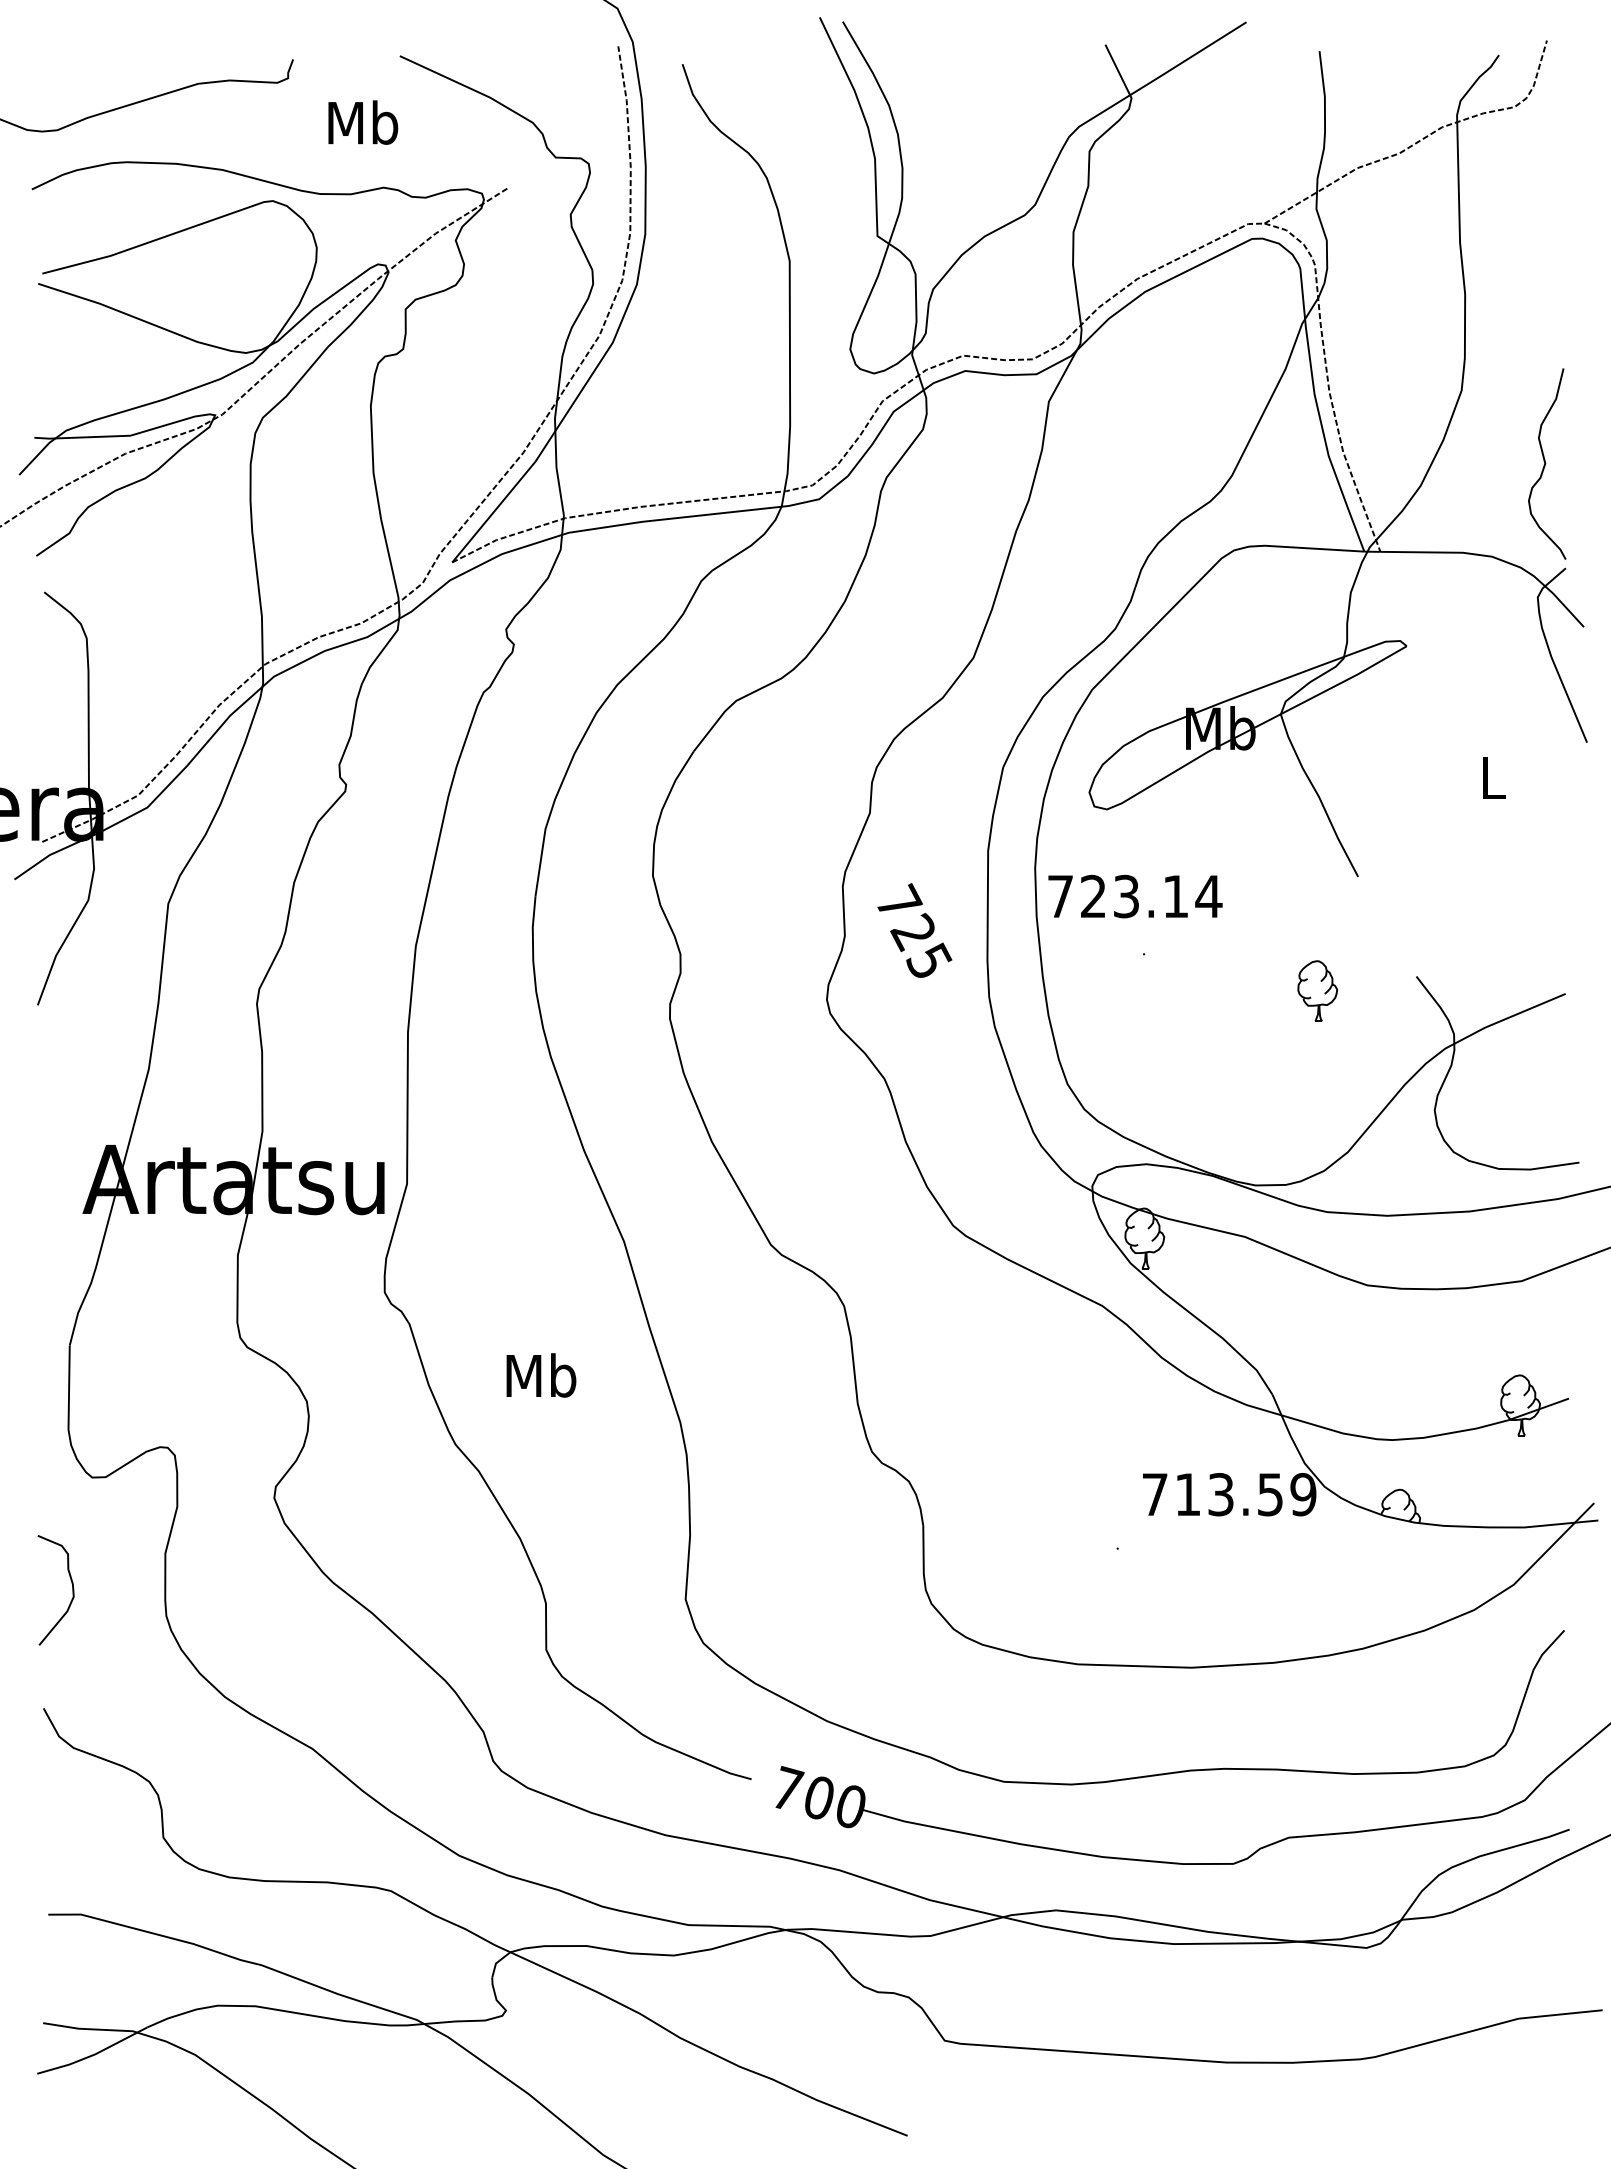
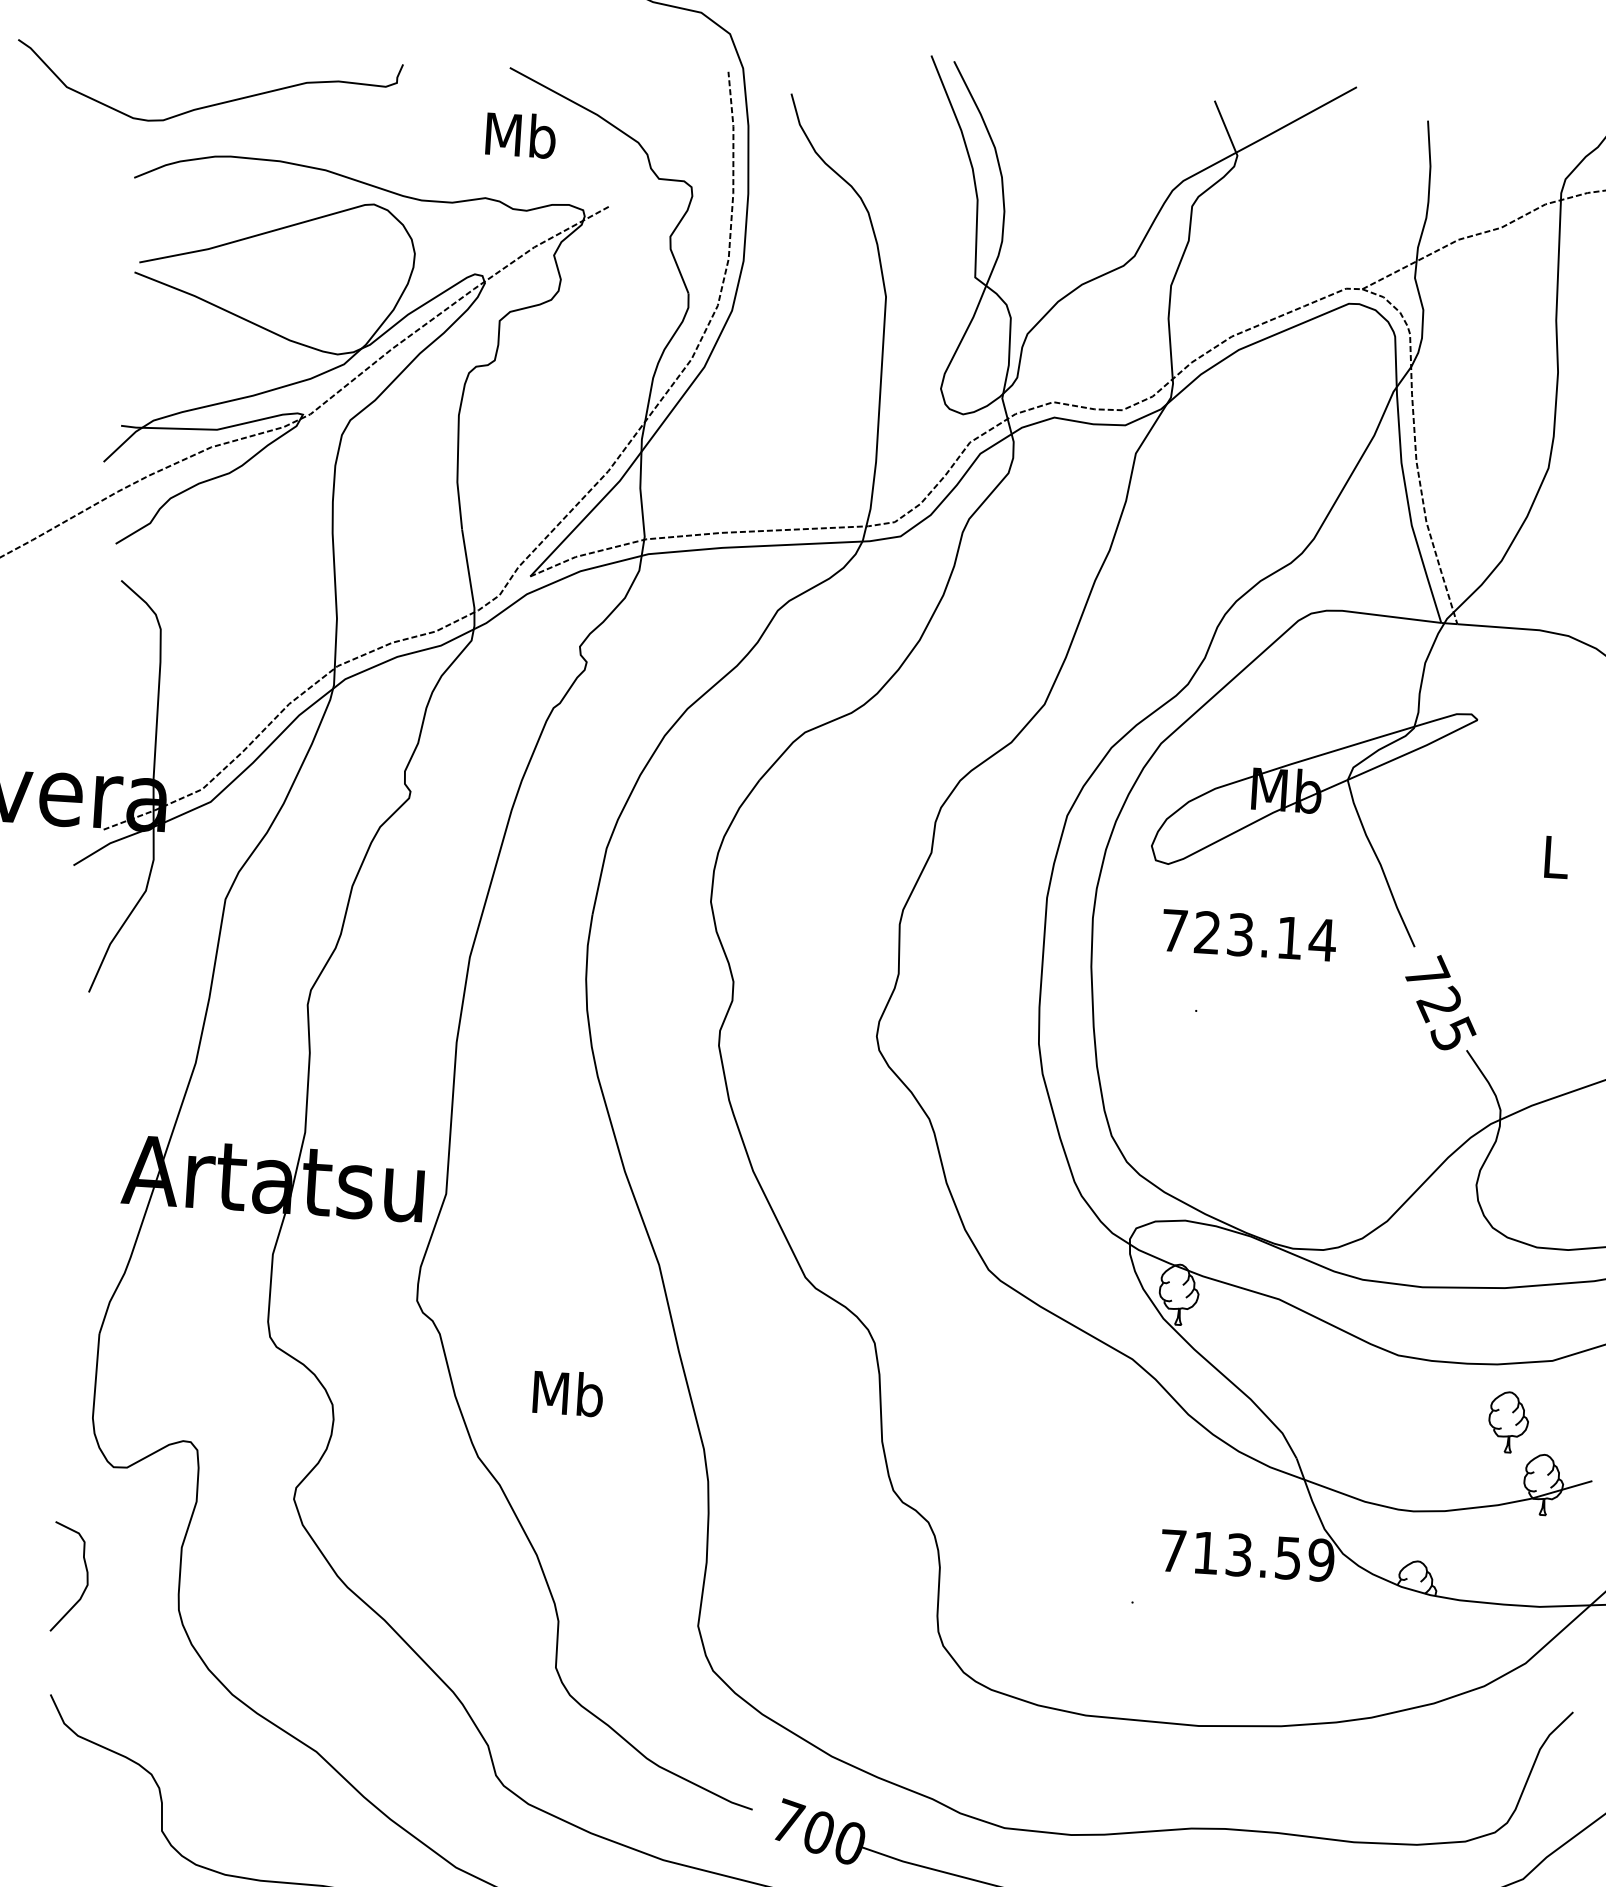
text: (363, 122) -> (521, 135), moved
text: (1135, 896) -> (1249, 935), moved
text: (914, 930) -> (1440, 1002), moved
part: (1317, 990) -> (1508, 1421), moved

